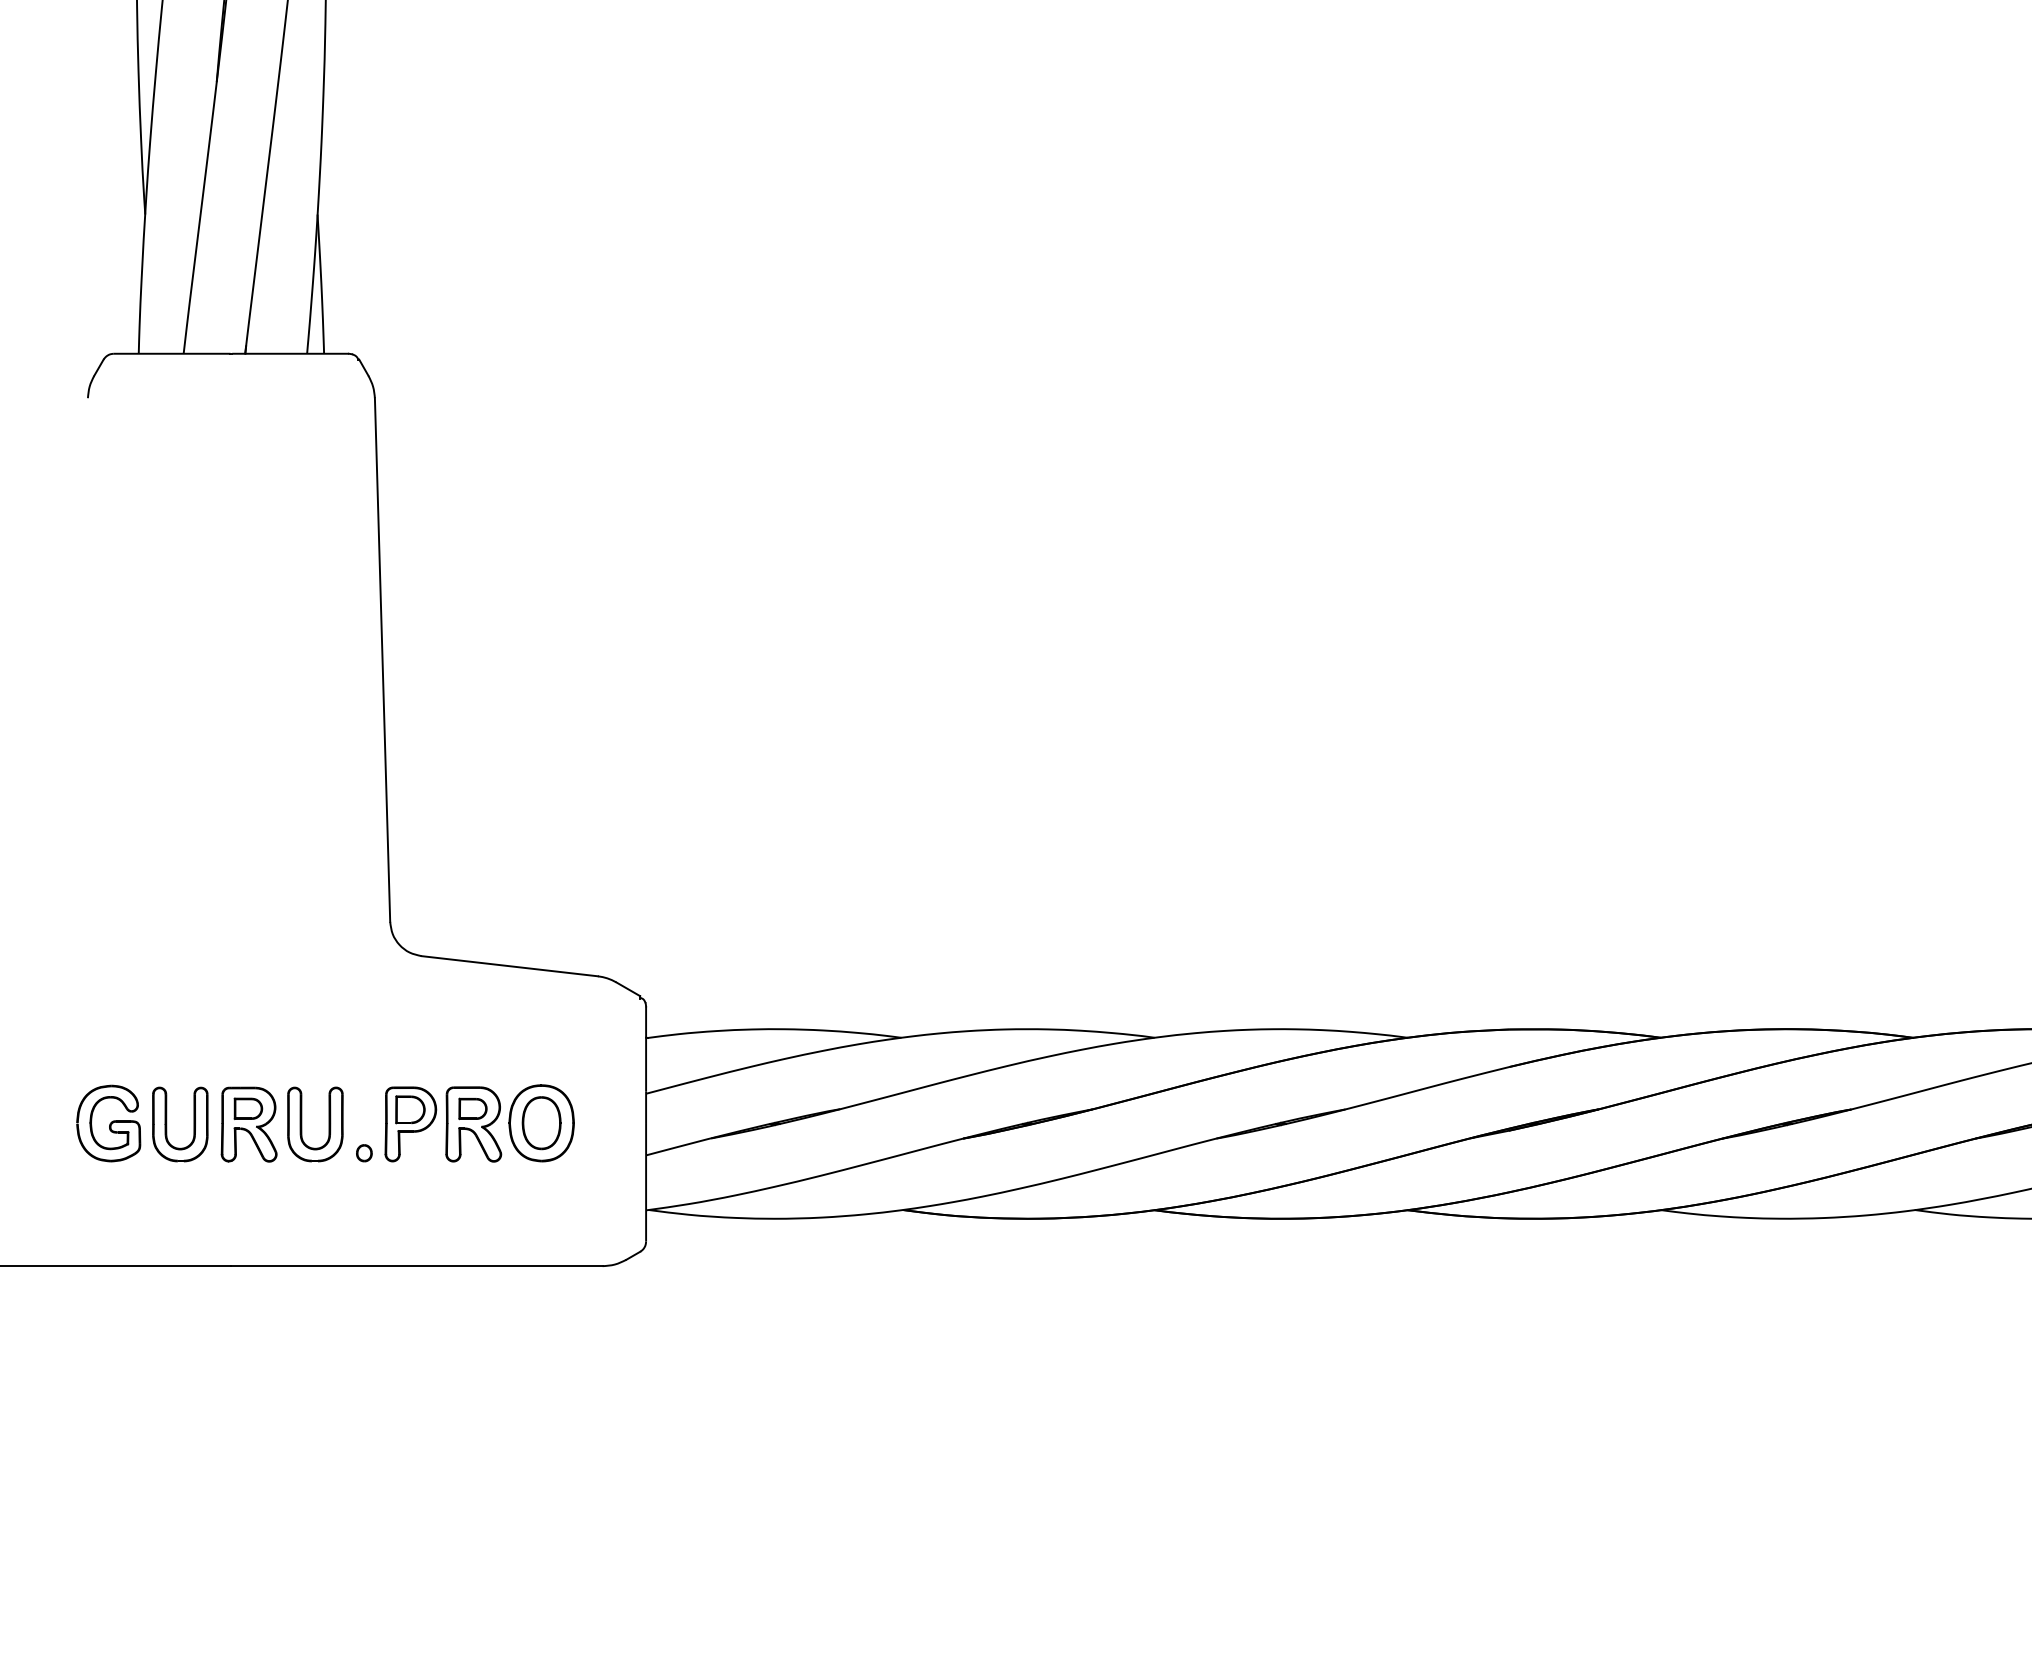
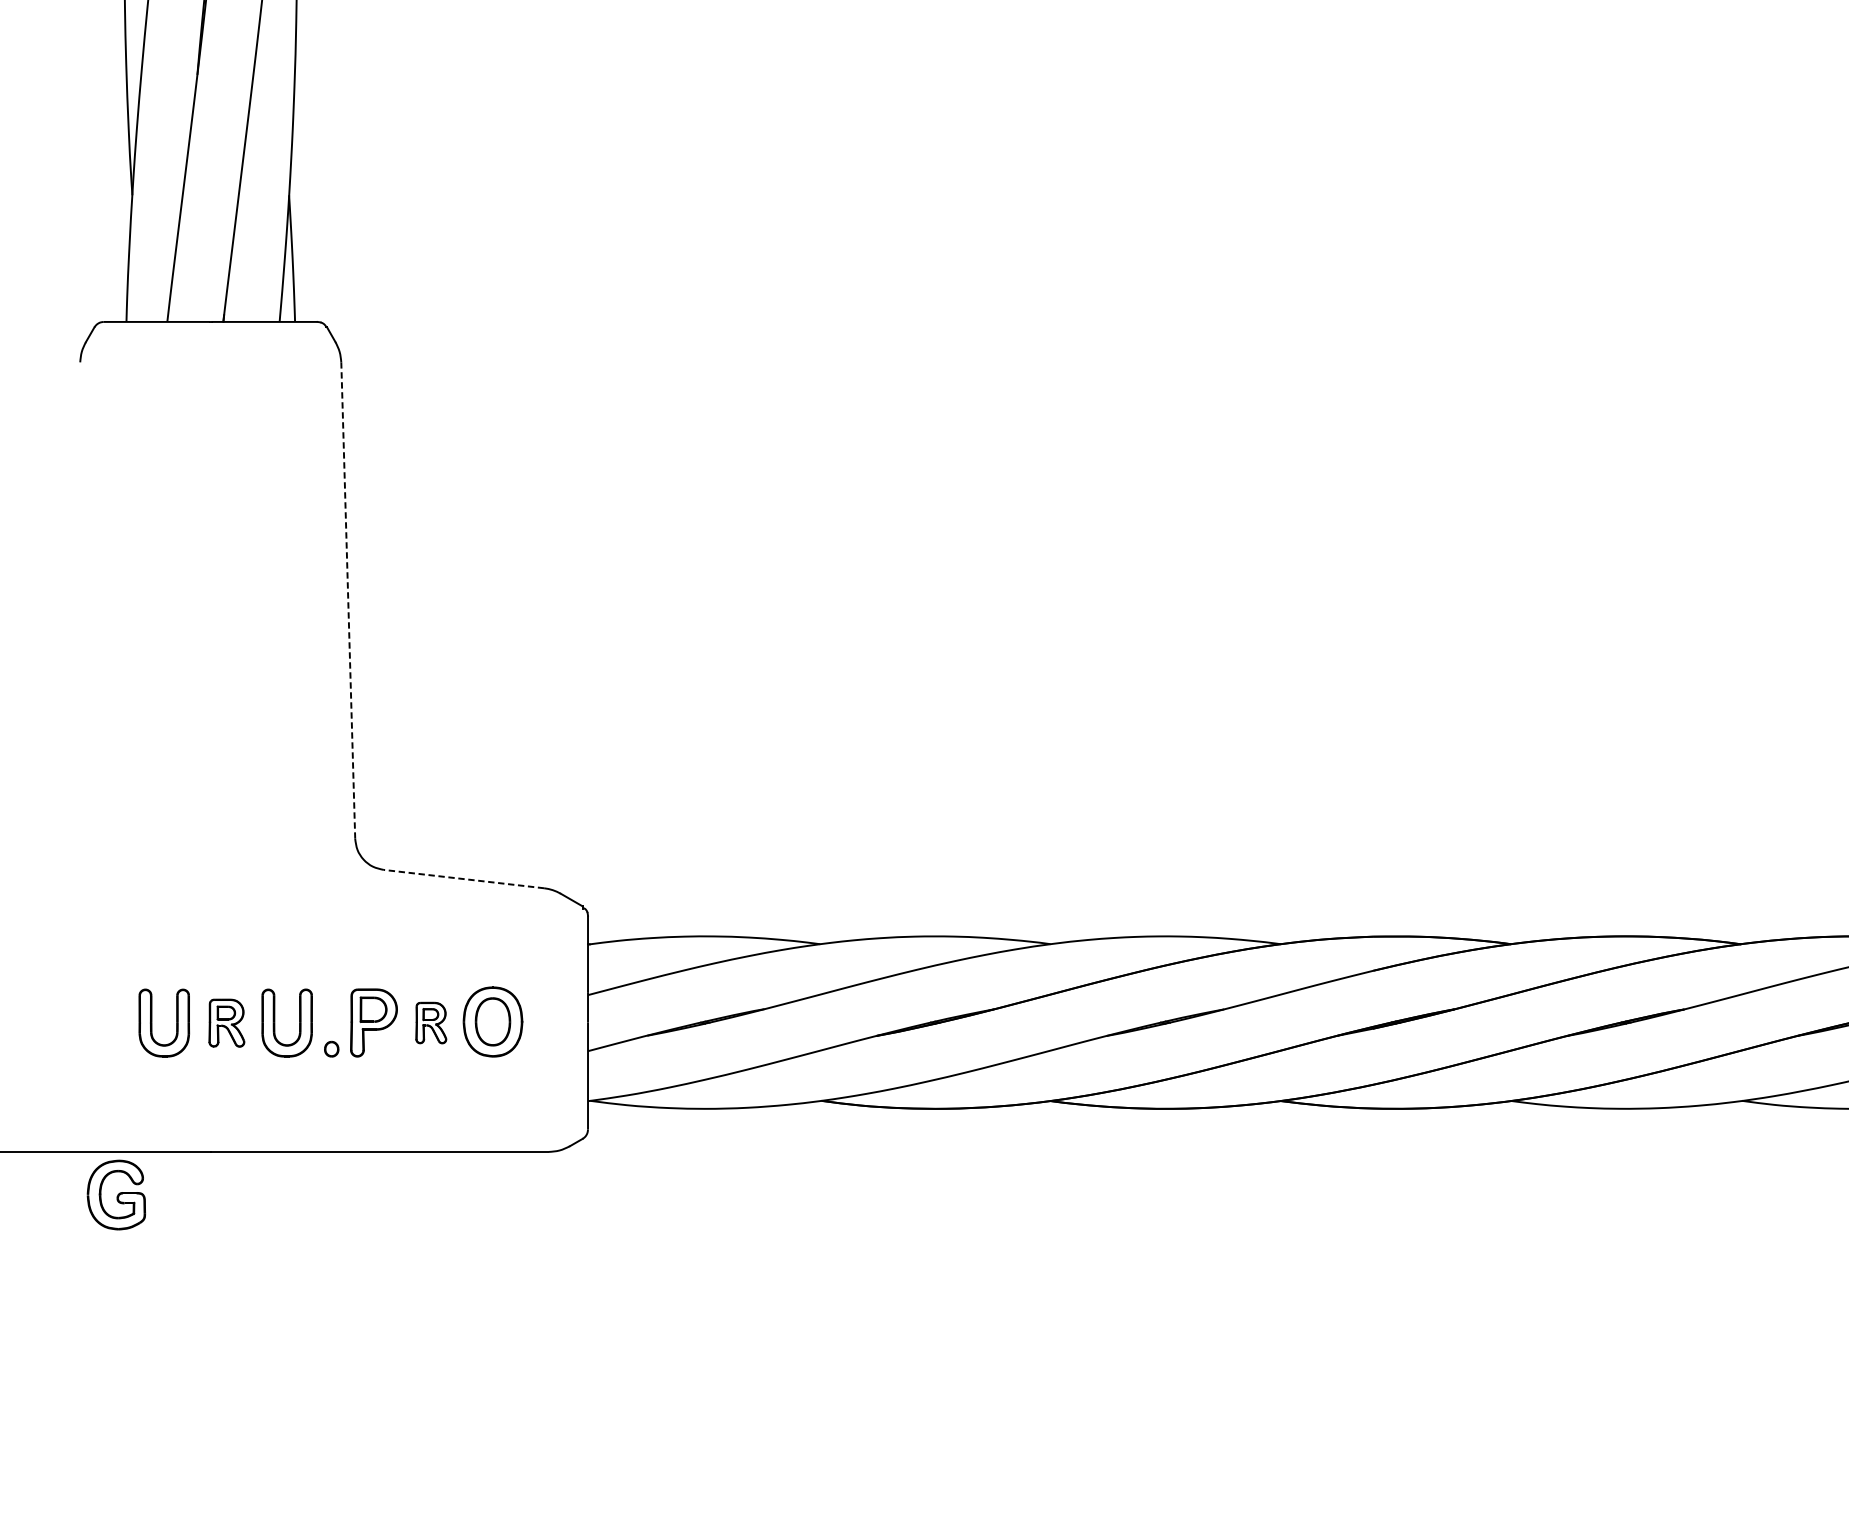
line: (382, 660) -> (348, 600), solid -> dashed
line: (509, 966) -> (463, 879), solid -> dashed
part: (108, 1123) -> (116, 1195), moved
part: (248, 1124) -> (226, 1023), size x0.7
part: (473, 1124) -> (430, 1023), size x0.6

